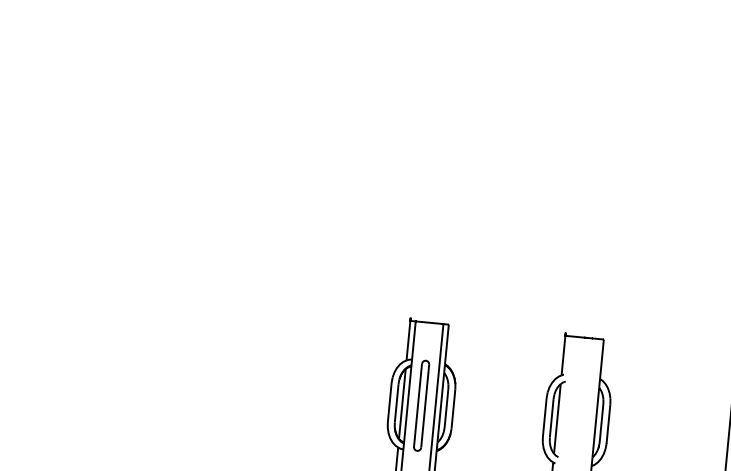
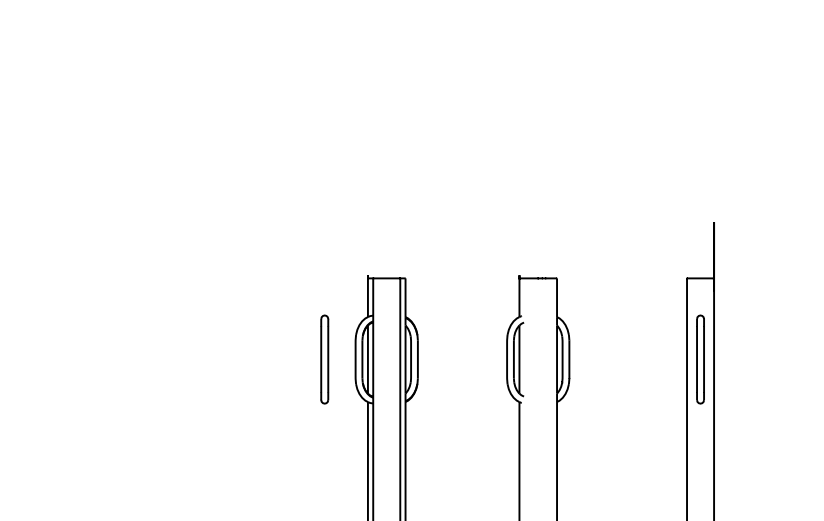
part: (421, 405) -> (324, 359), moved

